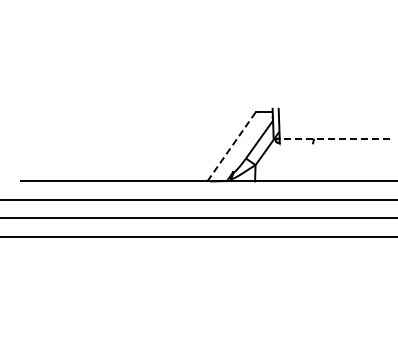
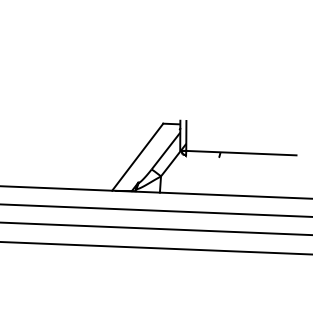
line: (334, 138) -> (240, 152), dashed -> solid
line: (231, 147) -> (137, 157), dashed -> solid

